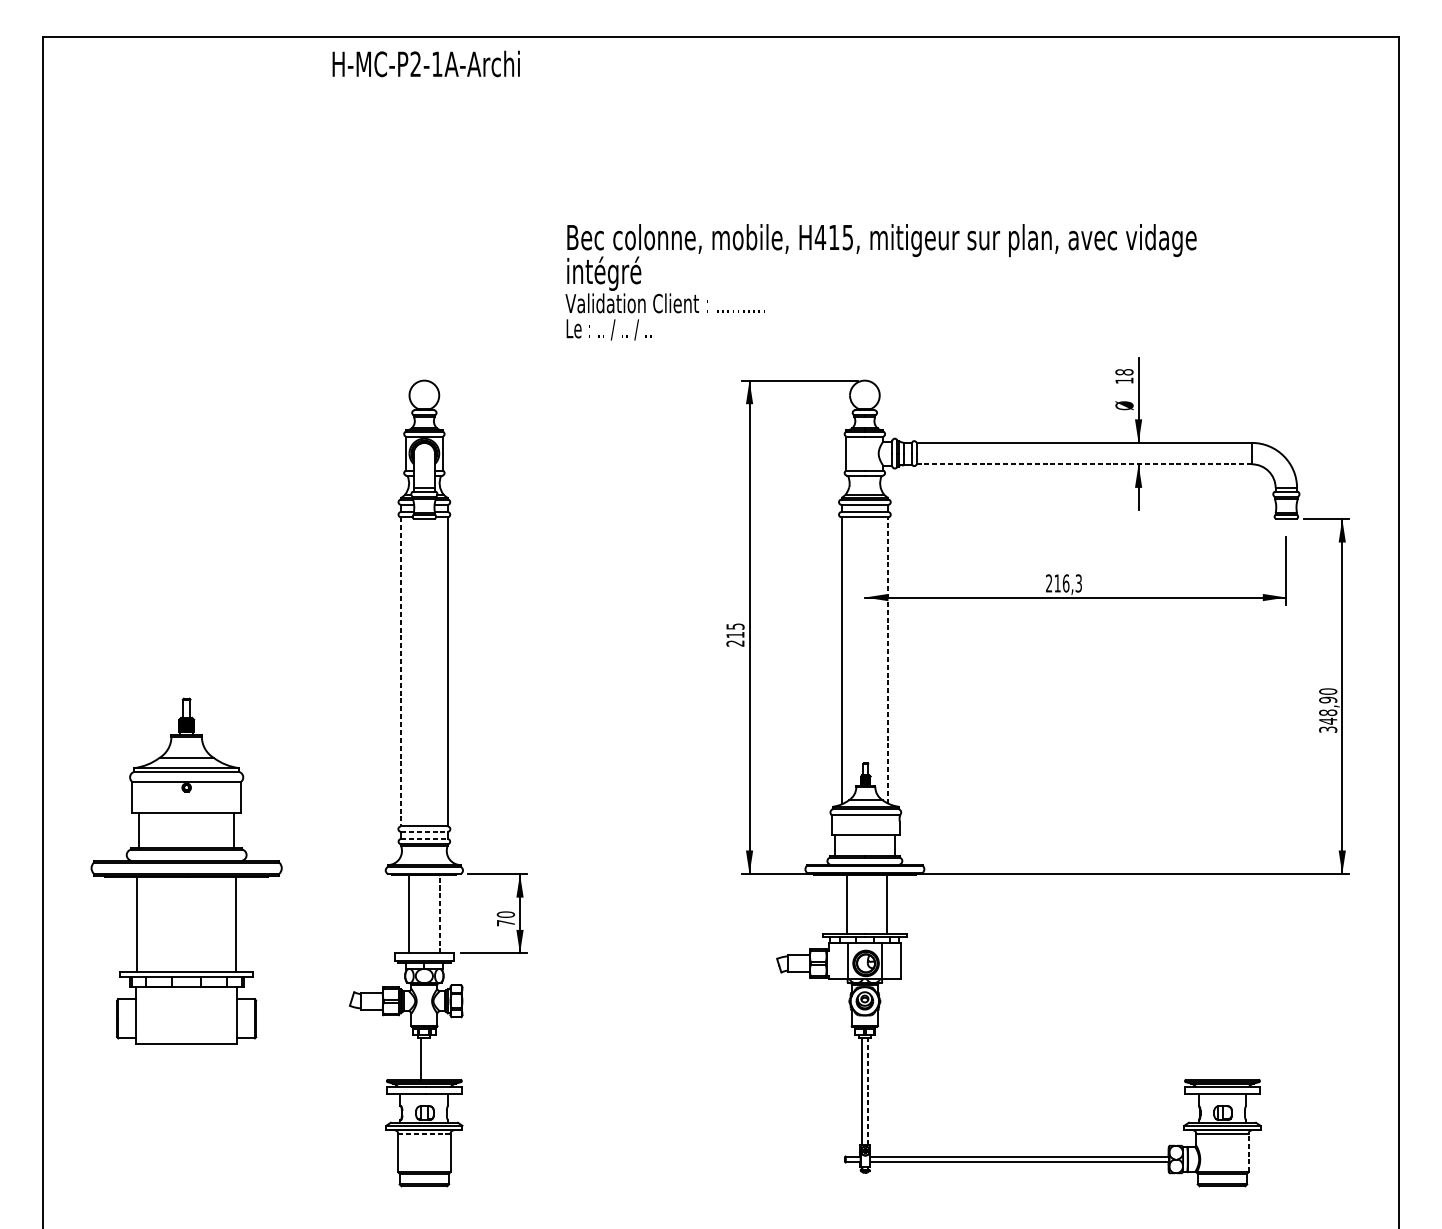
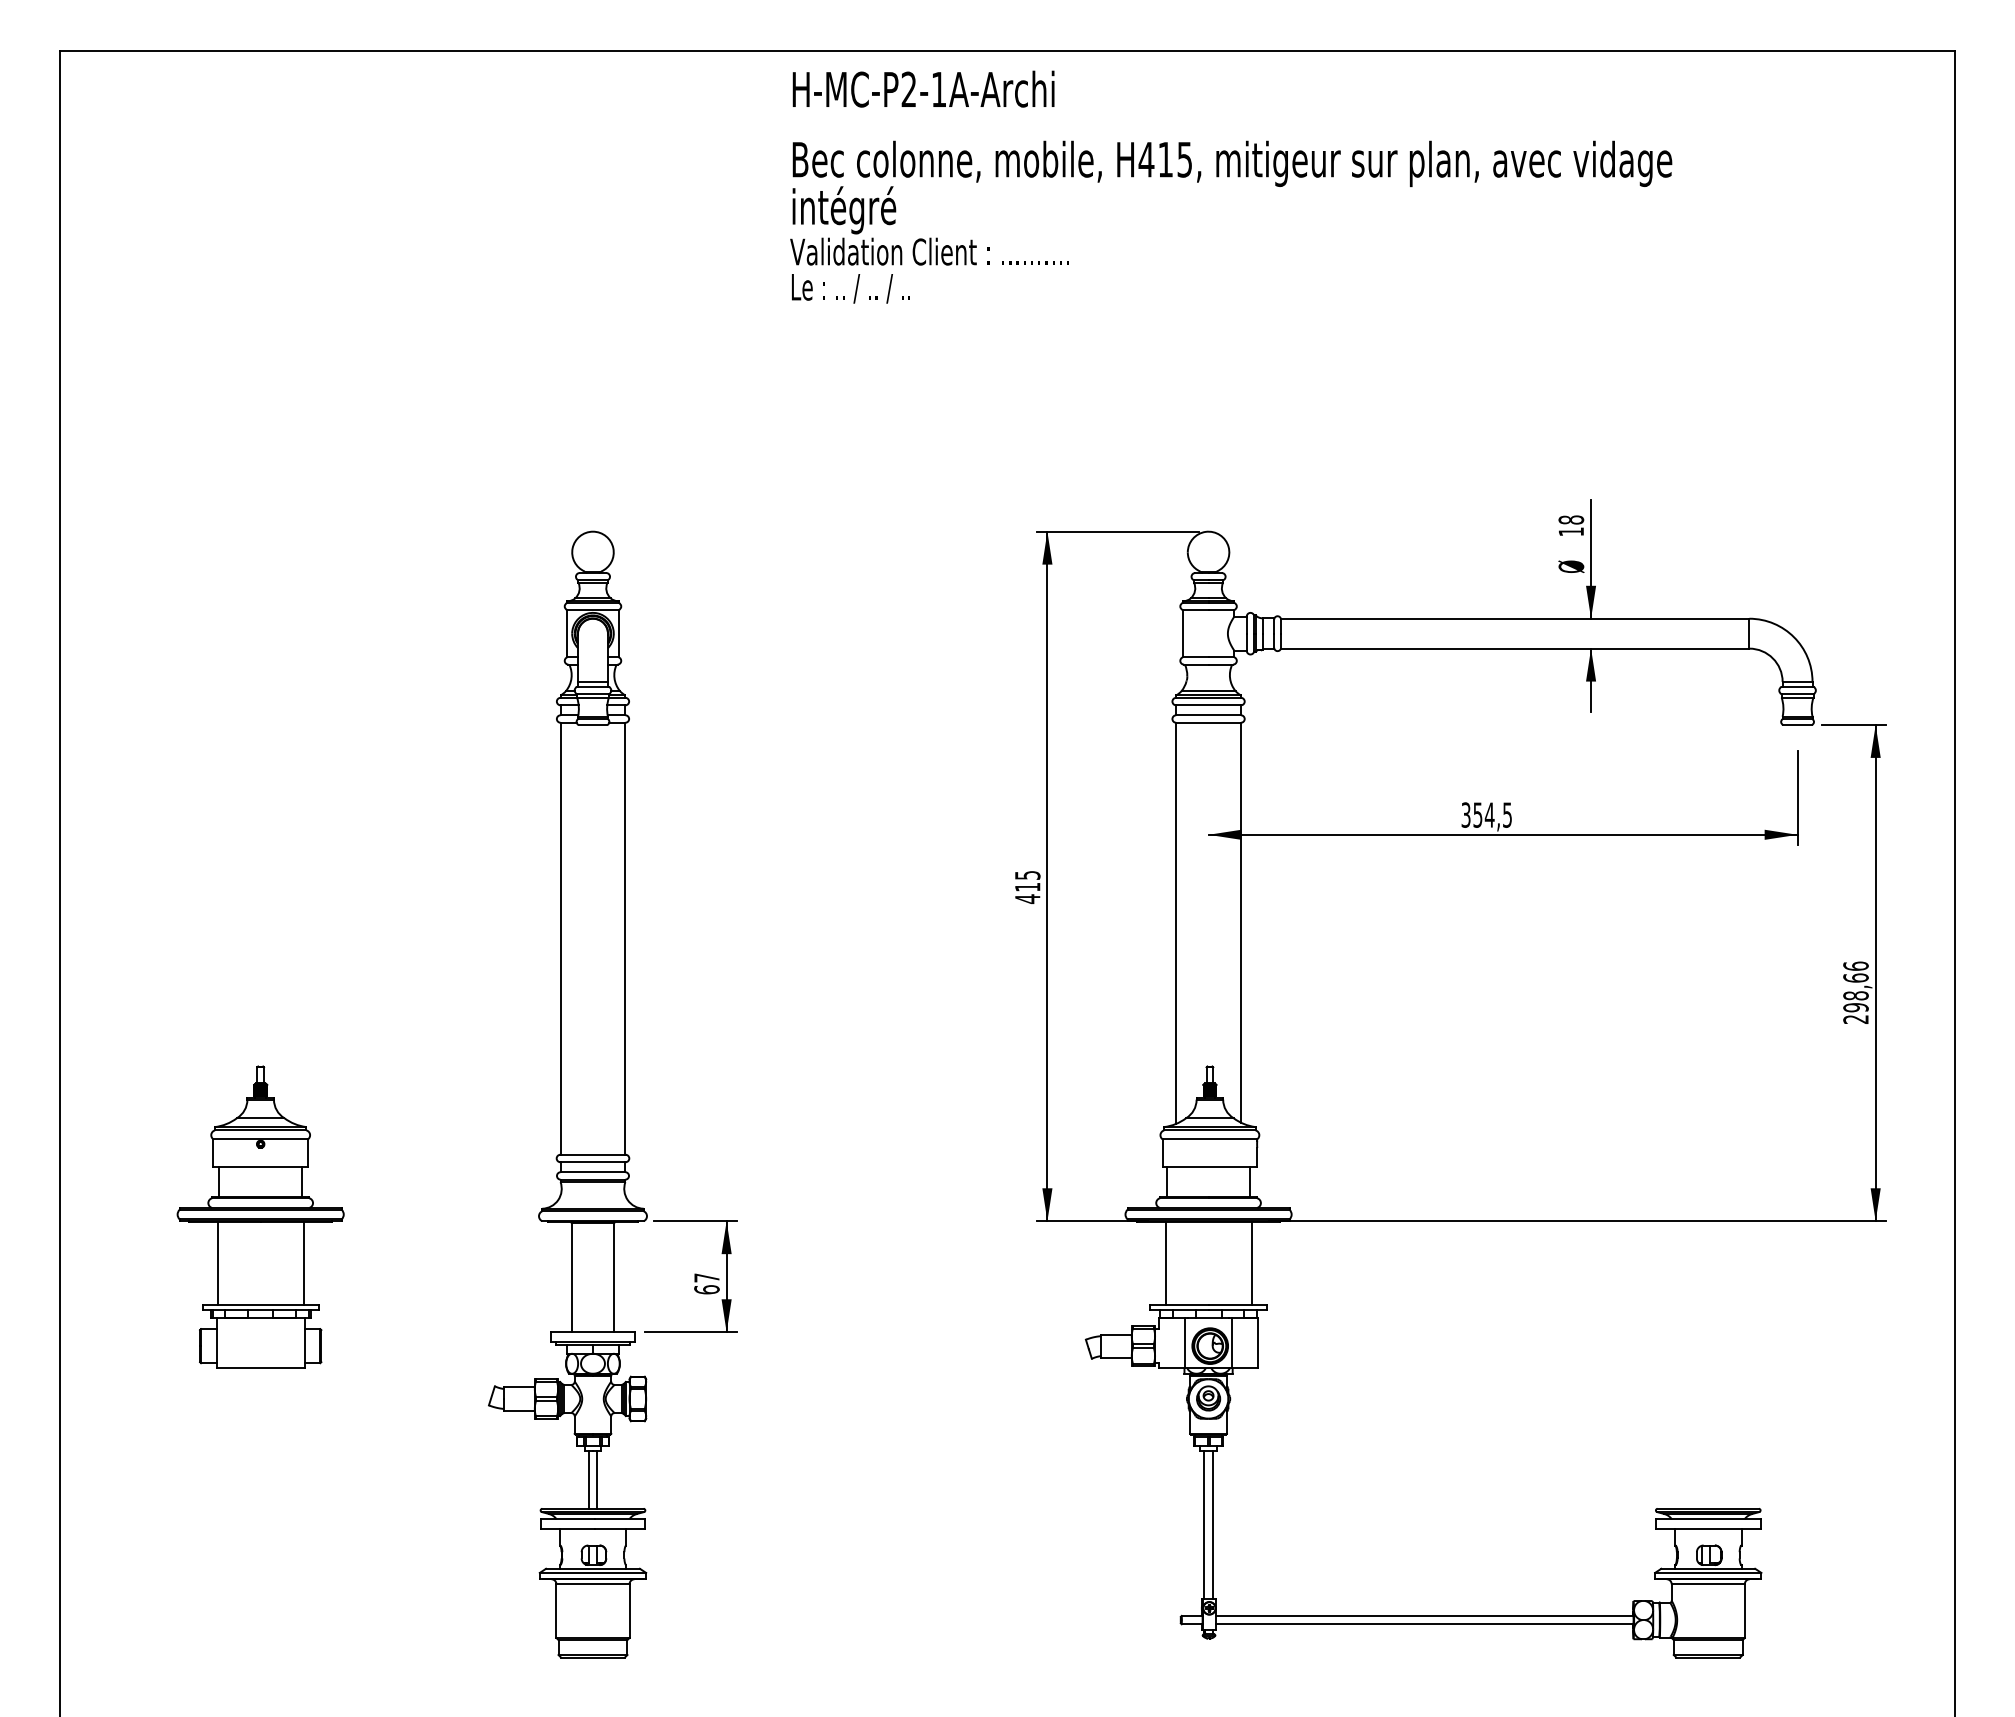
text: (426, 63) -> (923, 88), moved
text: (881, 281) -> (1231, 221), moved
line: (1084, 464) -> (1515, 648), dashed -> solid
text: (1063, 583) -> (1486, 814), 216,3 -> 354,5
text: (735, 643) -> (1027, 899), 215 -> 415
line: (887, 660) -> (1240, 922), dashed -> solid
line: (401, 671) -> (560, 938), dashed -> solid
text: (1327, 710) -> (1855, 992), 348,90 -> 298,66
line: (424, 832) -> (593, 1162), dashed -> solid
line: (424, 839) -> (593, 1172), dashed -> solid
part: (186, 870) -> (260, 1216), size x0.62
line: (846, 904) -> (1251, 1263), moved
line: (887, 904) -> (1165, 1263), moved
line: (439, 914) -> (614, 1277), dashed -> solid
text: (505, 918) -> (706, 1283), 70 -> 67
line: (427, 1058) -> (597, 1479), added
line: (867, 1091) -> (1212, 1524), dashed -> solid
line: (424, 1134) -> (593, 1584), dashed -> solid
line: (1248, 1153) -> (1744, 1611), dashed -> solid

